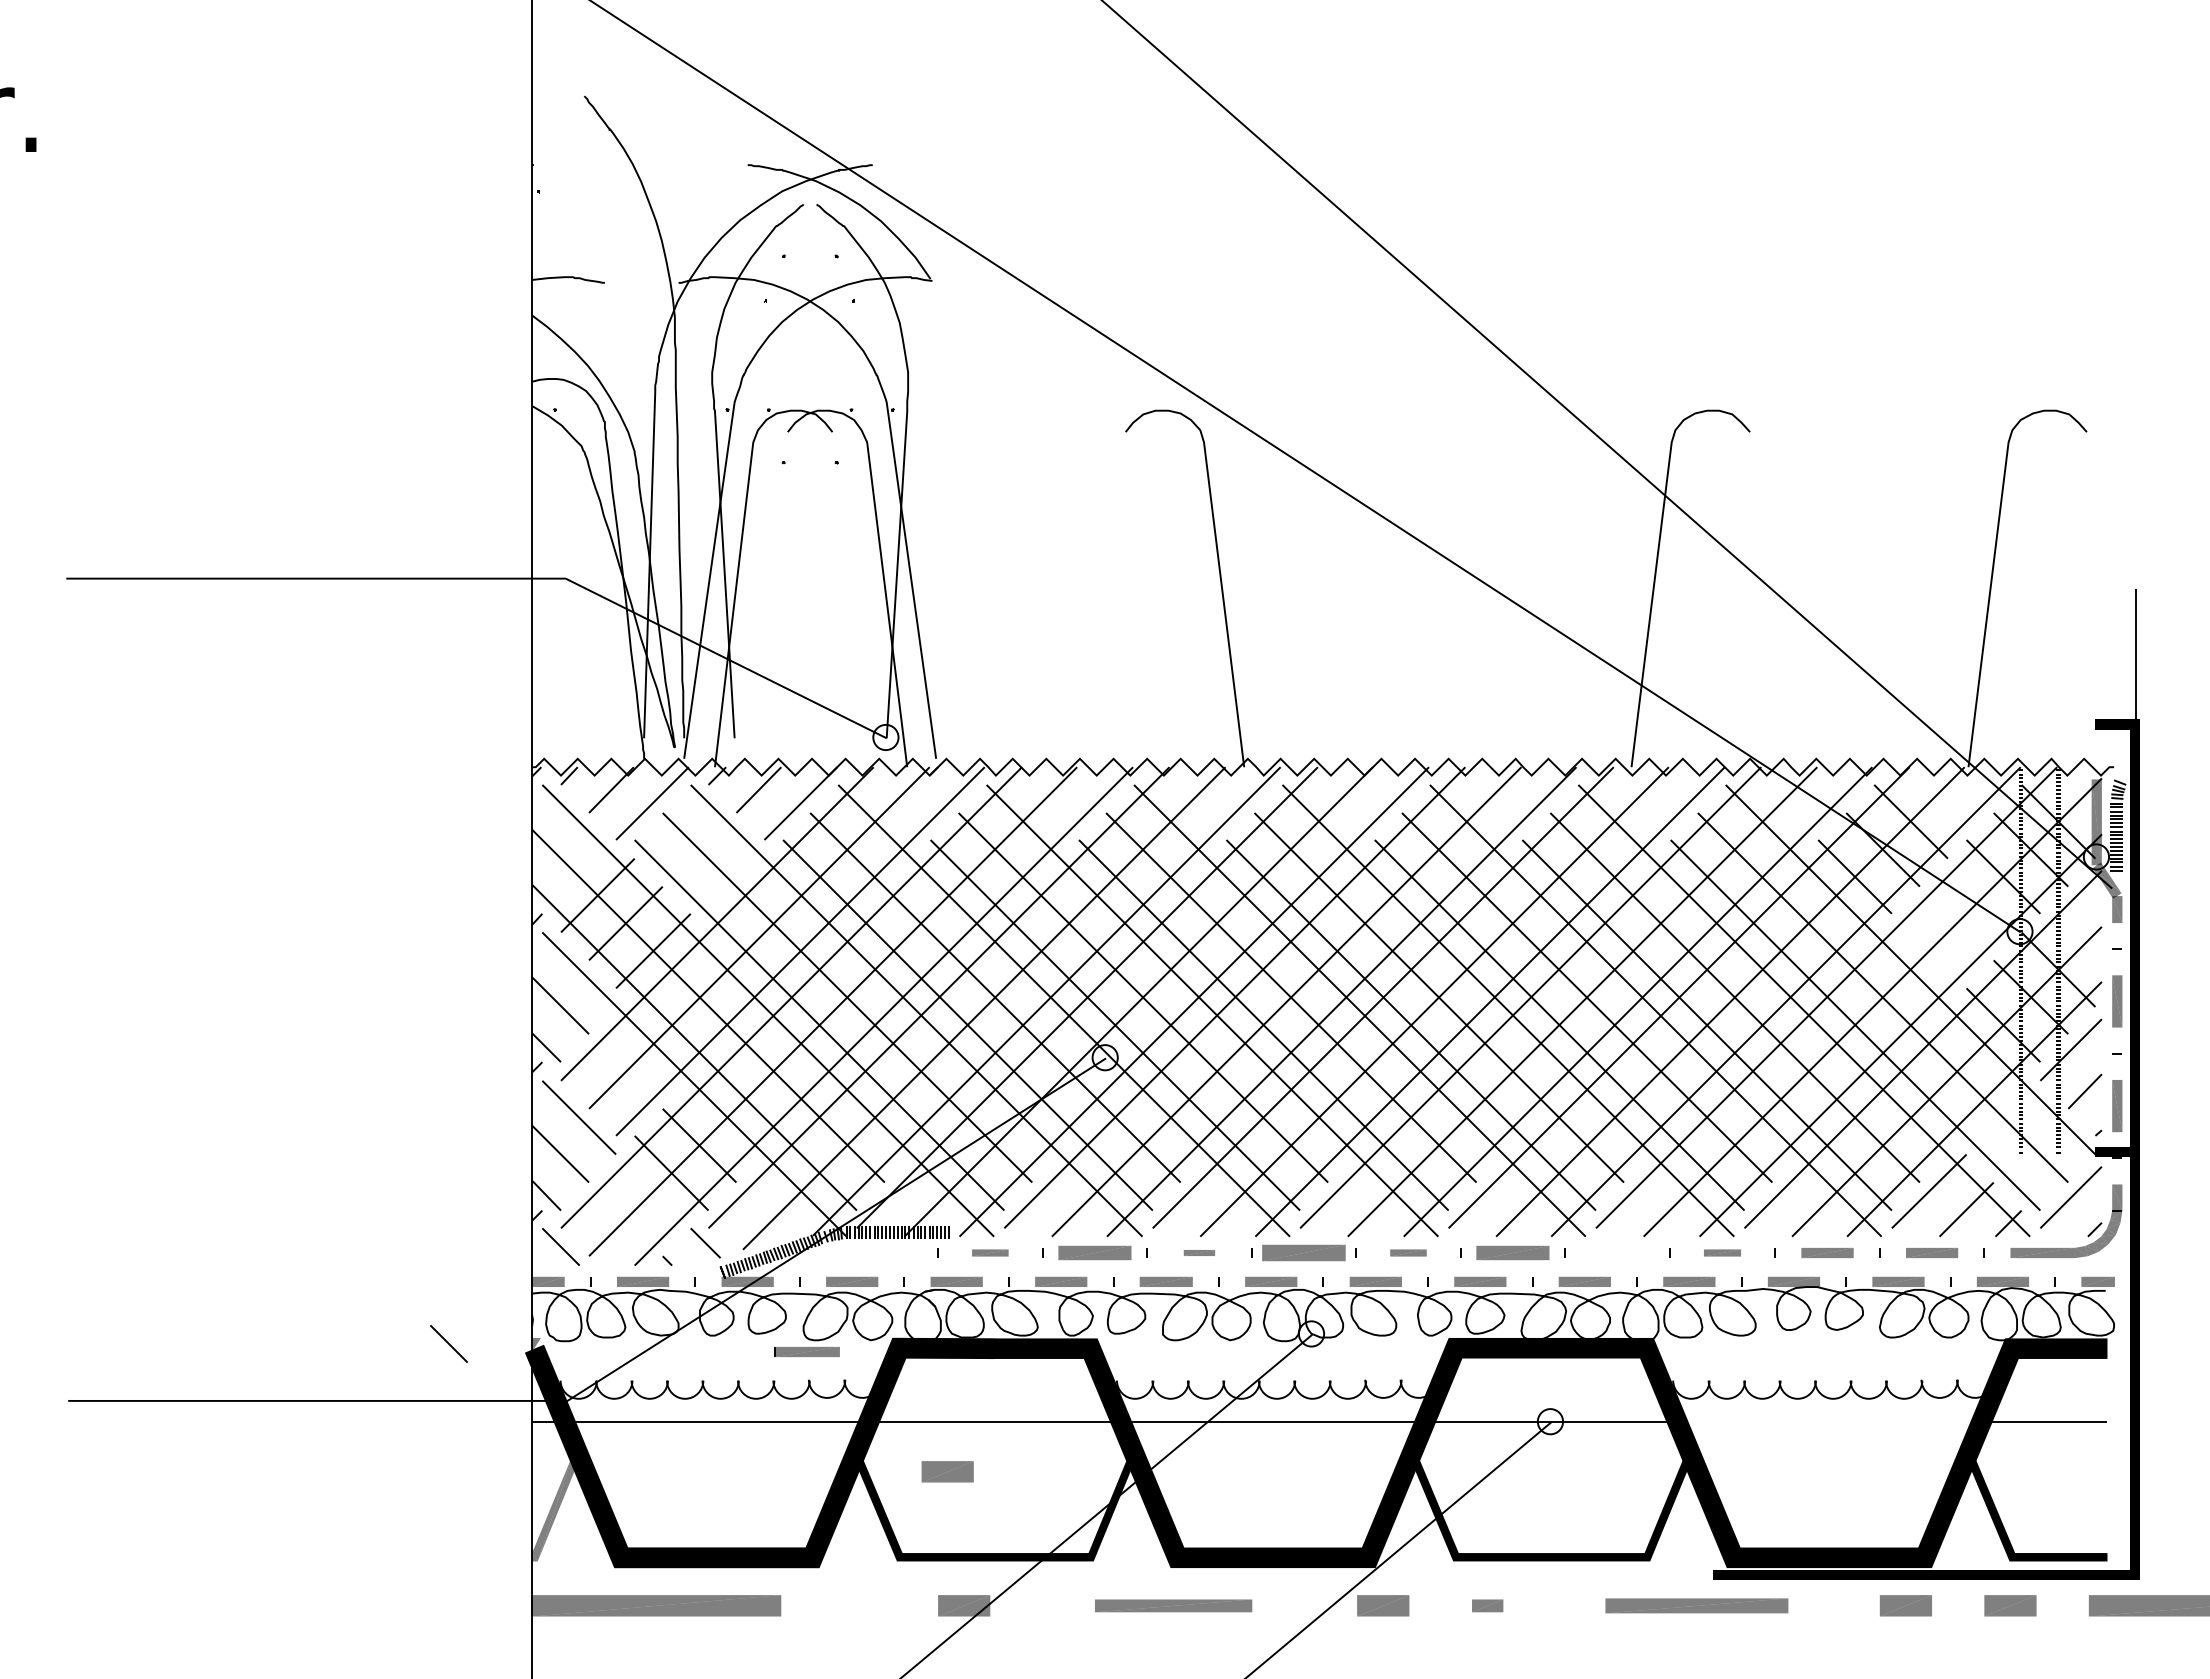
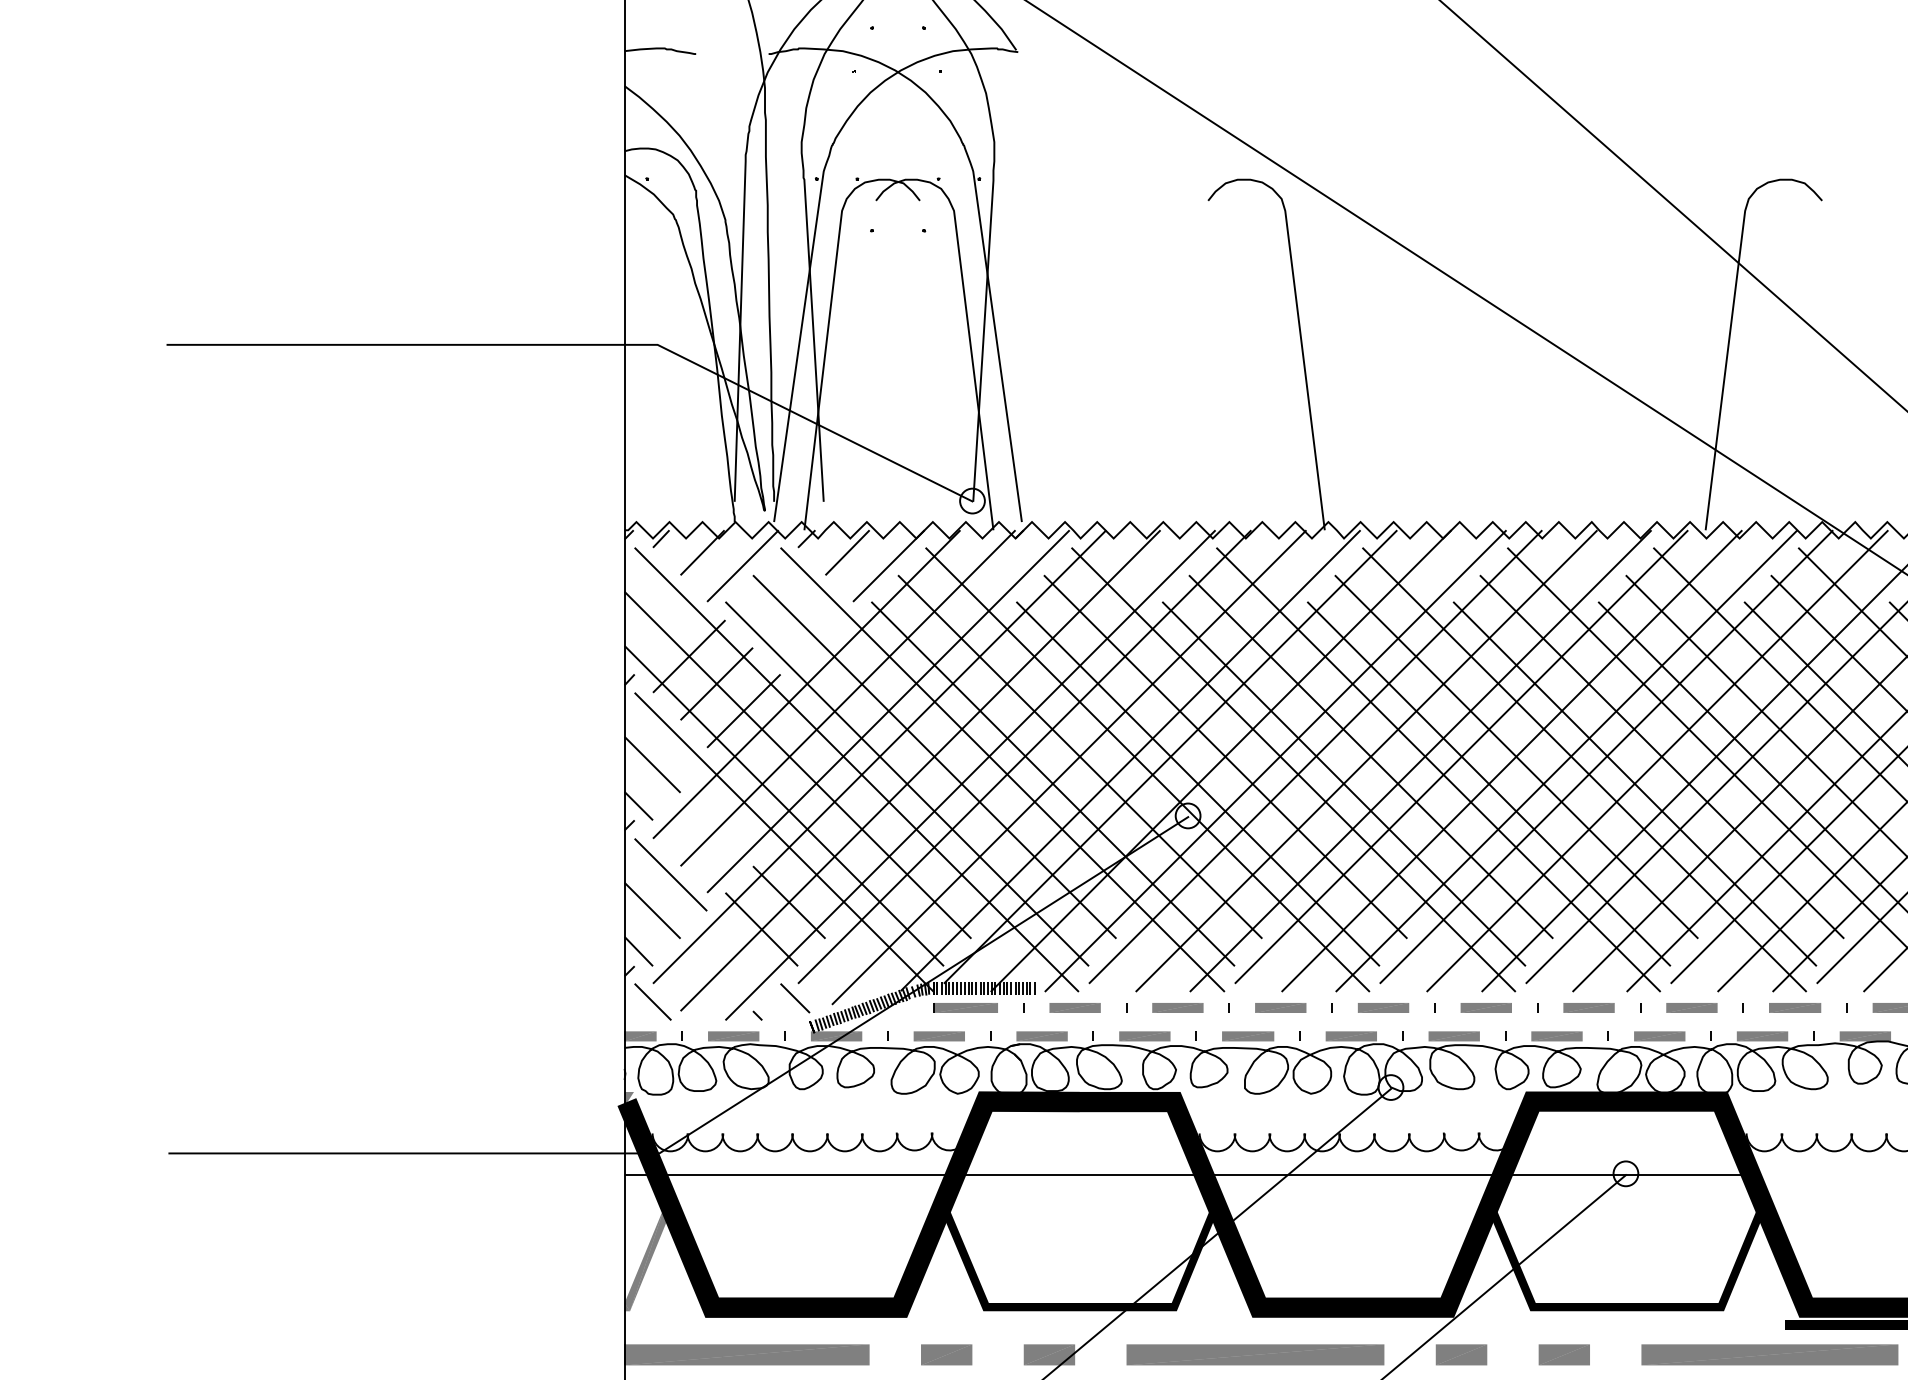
part: (990, 1252) -> (1075, 1007), size x1.43
part: (1094, 1252) -> (1177, 1007), size x0.71
part: (1199, 1252) -> (1280, 1007), size x1.67
part: (1303, 1252) -> (1383, 1007), size x0.62
part: (1408, 1252) -> (1486, 1007), size x1.43
part: (1512, 1252) -> (1588, 1007), size x0.71
part: (1617, 1252) -> (1691, 1007), added
part: (1722, 1252) -> (1795, 1007), size x1.43
line: (448, 1343) -> (542, 1096), removed
part: (806, 1351) -> (965, 1007), moved
part: (947, 1471) -> (946, 1354), moved
part: (1173, 1605) -> (1255, 1354), size x1.67
part: (1487, 1605) -> (1564, 1354), size x1.67
part: (1696, 1605) -> (1769, 1354), size x1.43

